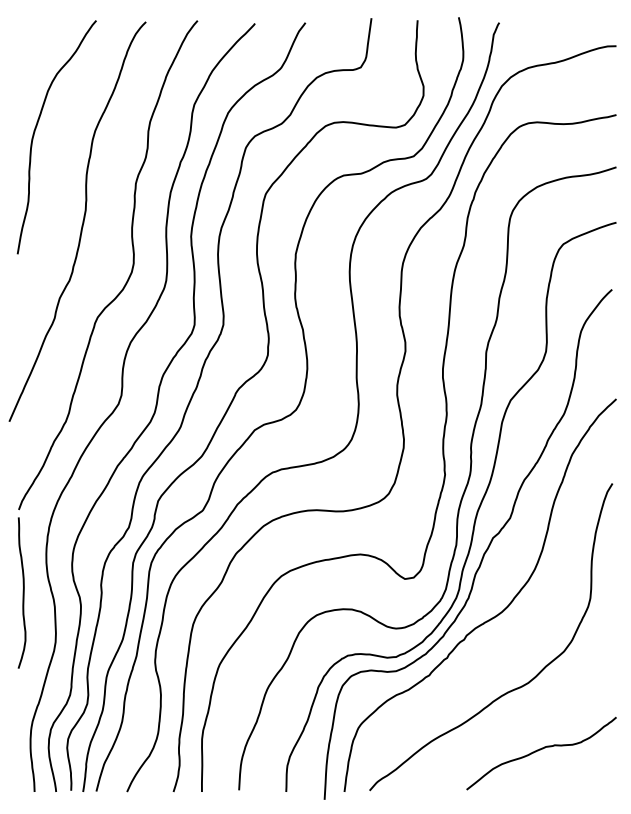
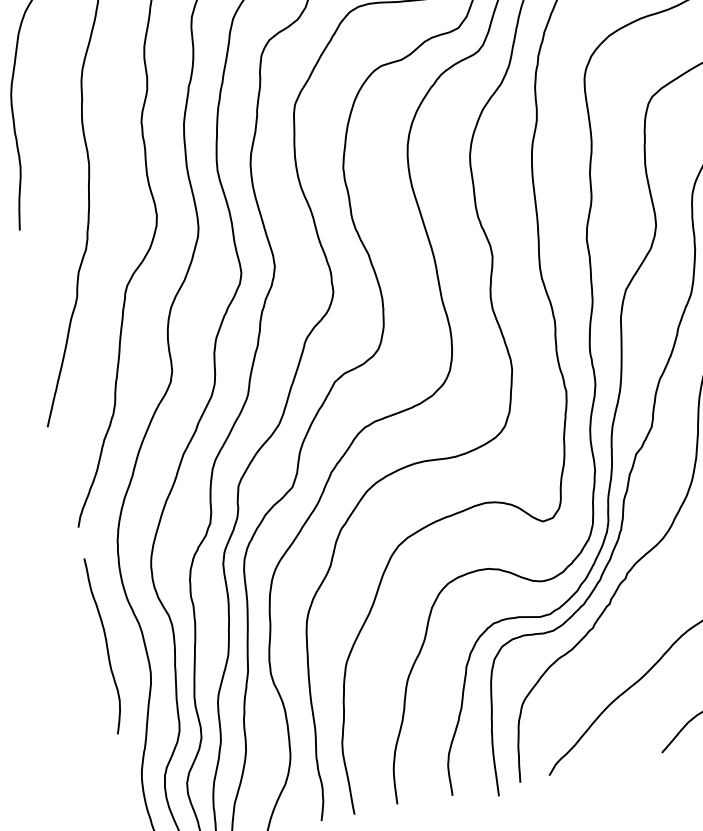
curve: (22, 592) -> (105, 644), moved

